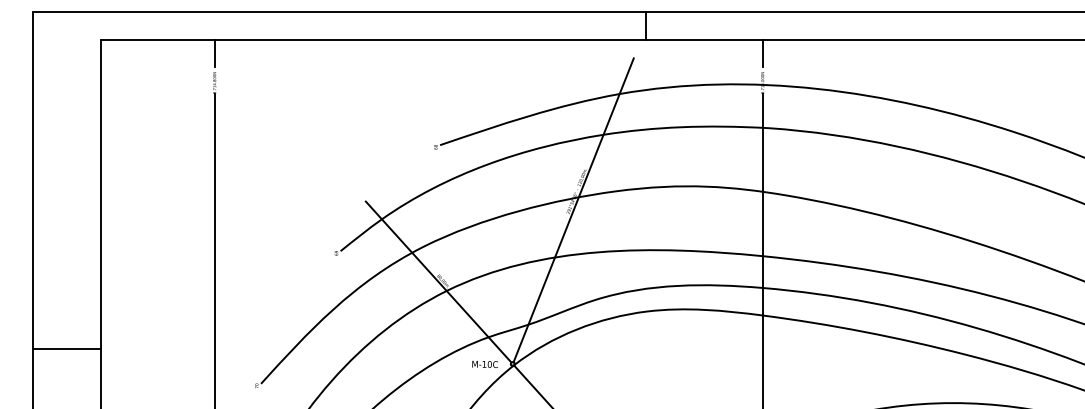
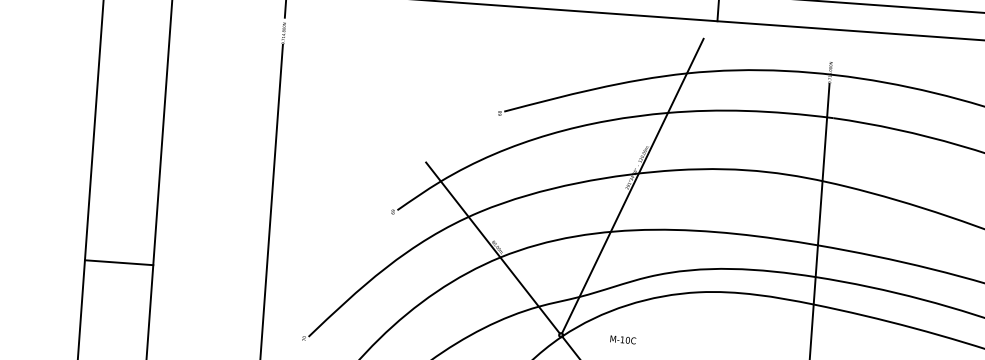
line: (762, 53) -> (832, 43), removed
line: (66, 349) -> (118, 262), moved
text: (484, 364) -> (622, 339), moved

